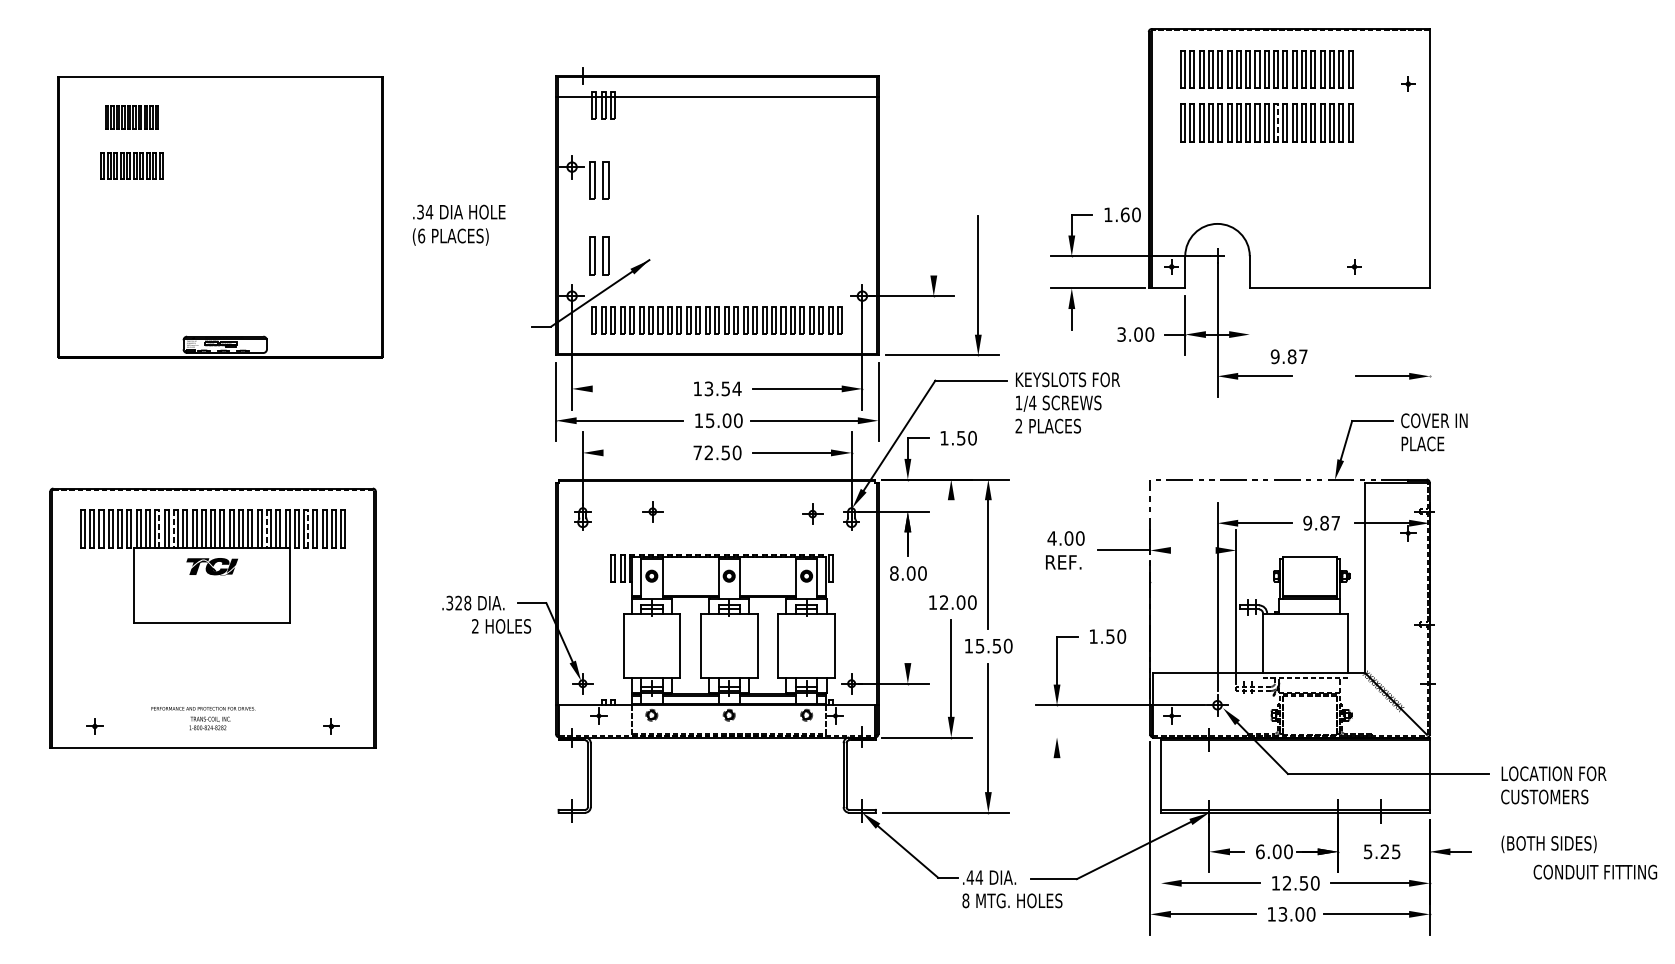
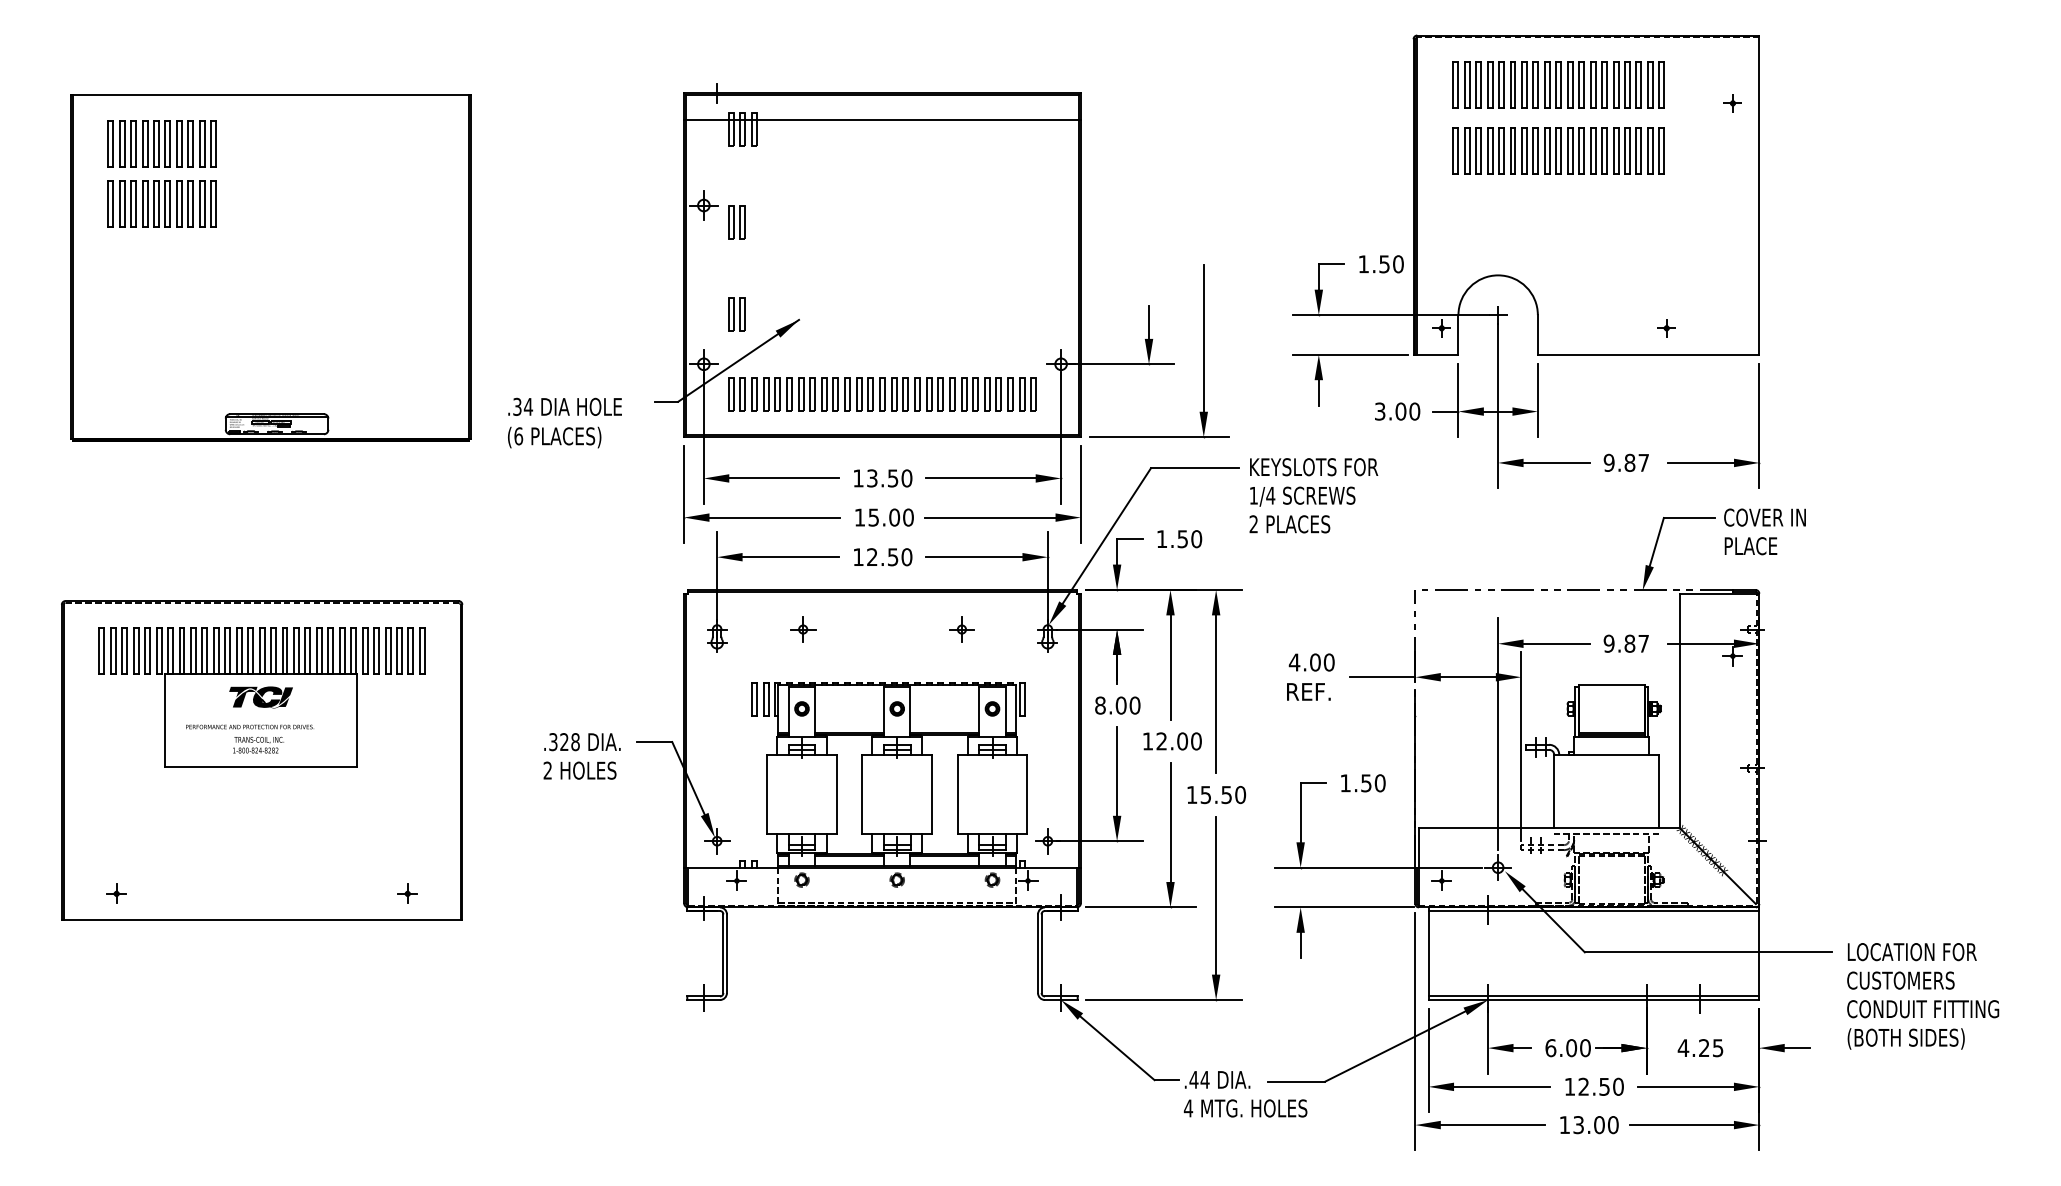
part: (131, 116) -> (161, 143), size x1.67
line: (1277, 122) -> (1572, 150), dashed -> solid
part: (131, 165) -> (161, 203), size x1.43
part: (598, 180) -> (736, 222), size x0.71
text: (1125, 215) -> (1384, 264), 1.60 -> 1.50
text: (458, 224) -> (564, 422), moved
part: (598, 255) -> (736, 314), size x0.71
line: (934, 262) -> (1149, 322), added
line: (1249, 324) -> (1537, 399), added
line: (1429, 345) -> (1759, 425), added
text: (1288, 356) -> (1625, 462), moved
line: (636, 388) -> (783, 478), added
text: (736, 388) -> (906, 478), 13.54 -> 13.50
text: (697, 452) -> (858, 556), 72.50 -> 12.50
line: (642, 453) -> (790, 557), added
part: (812, 514) -> (961, 629), moved
line: (158, 528) -> (195, 650), dashed -> solid
line: (308, 528) -> (379, 650), dashed -> solid
line: (173, 529) -> (213, 651), dashed -> solid
line: (267, 529) -> (328, 651), dashed -> solid
line: (951, 542) -> (1170, 667), added
line: (1192, 550) -> (1467, 677), added
text: (501, 626) -> (579, 770), moved
line: (908, 627) -> (1117, 771), added
text: (202, 718) -> (249, 738), moved
line: (1092, 737) -> (1344, 907), added
line: (1056, 768) -> (1300, 945), added
text: (1368, 852) -> (1683, 1048), 5.25 -> 4.25
line: (1160, 861) -> (1428, 1060), added
text: (1595, 872) -> (1923, 1009), moved
text: (965, 900) -> (1188, 1108), 8 -> 4

